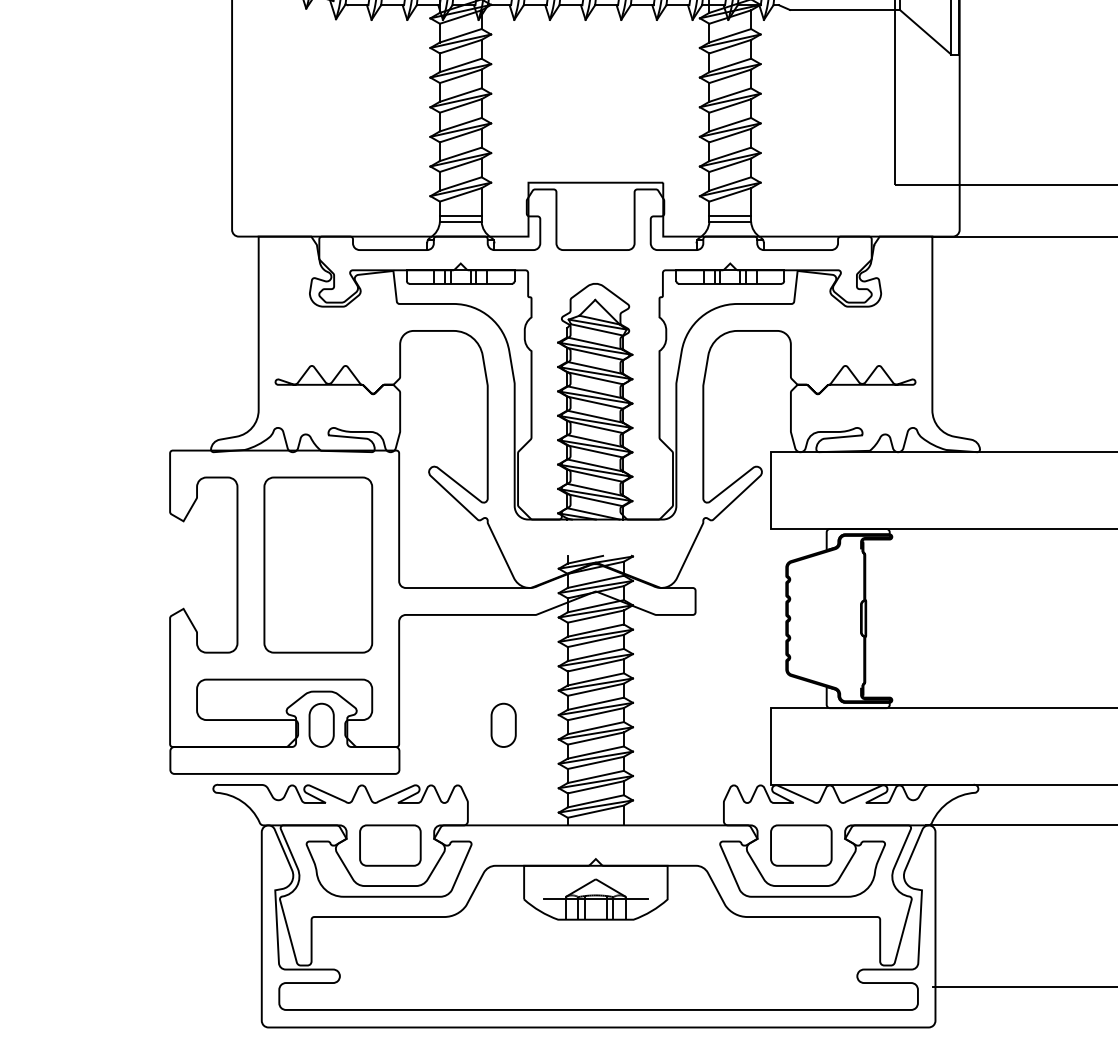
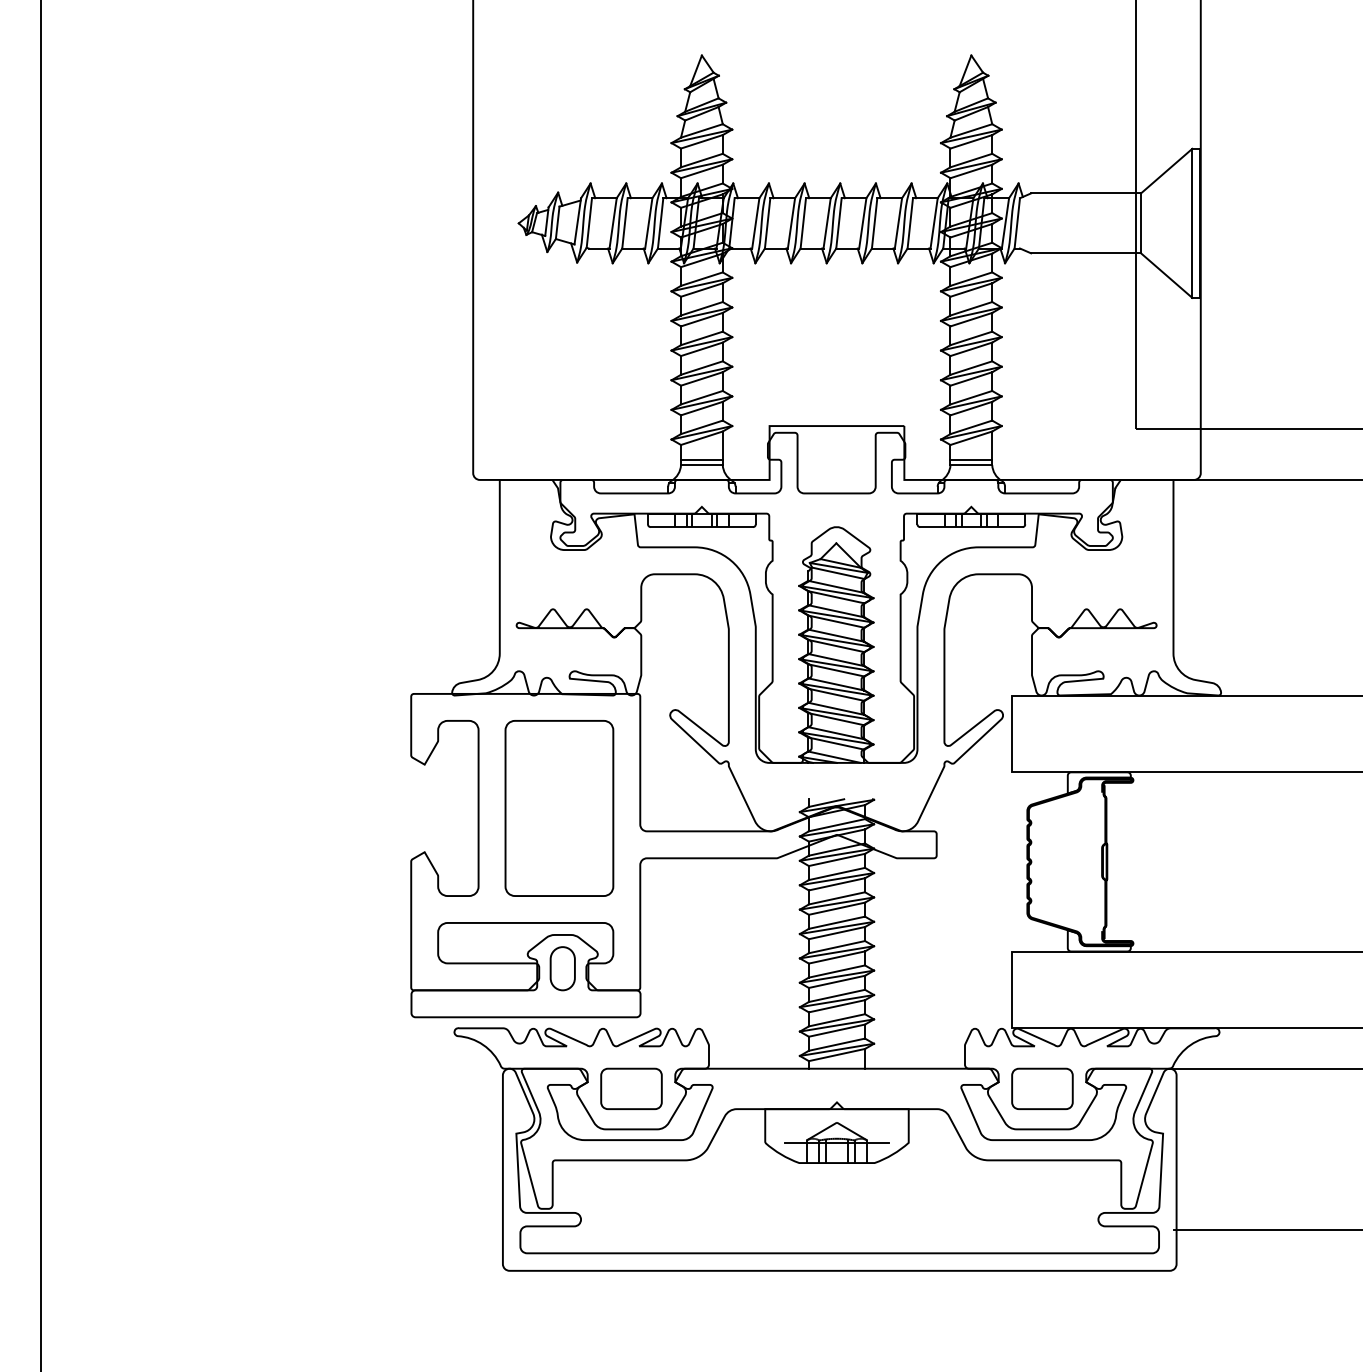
part: (503, 725) -> (744, 968), removed

